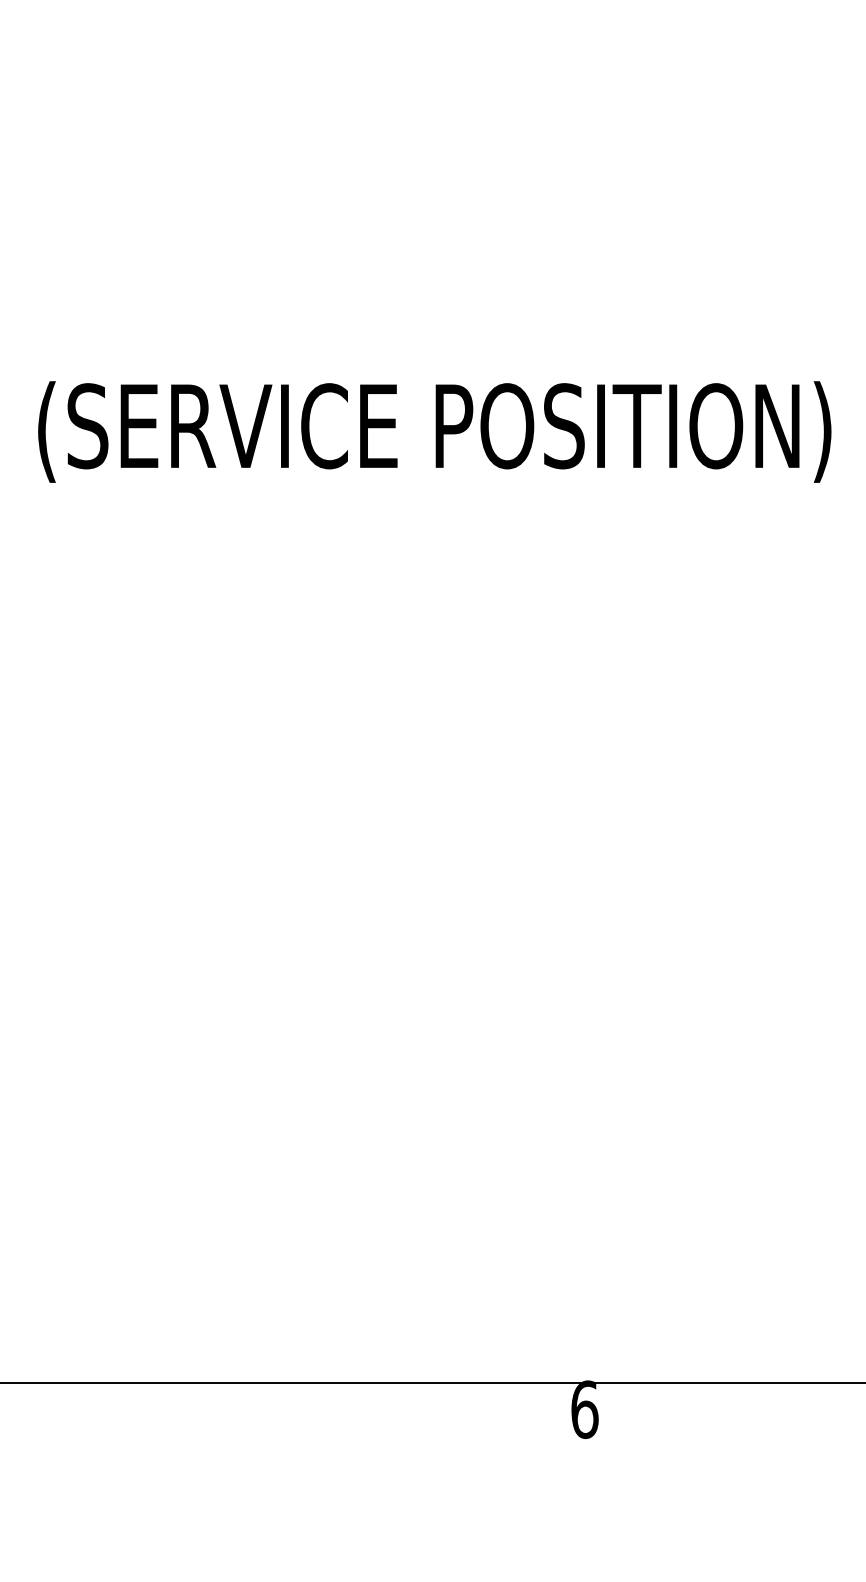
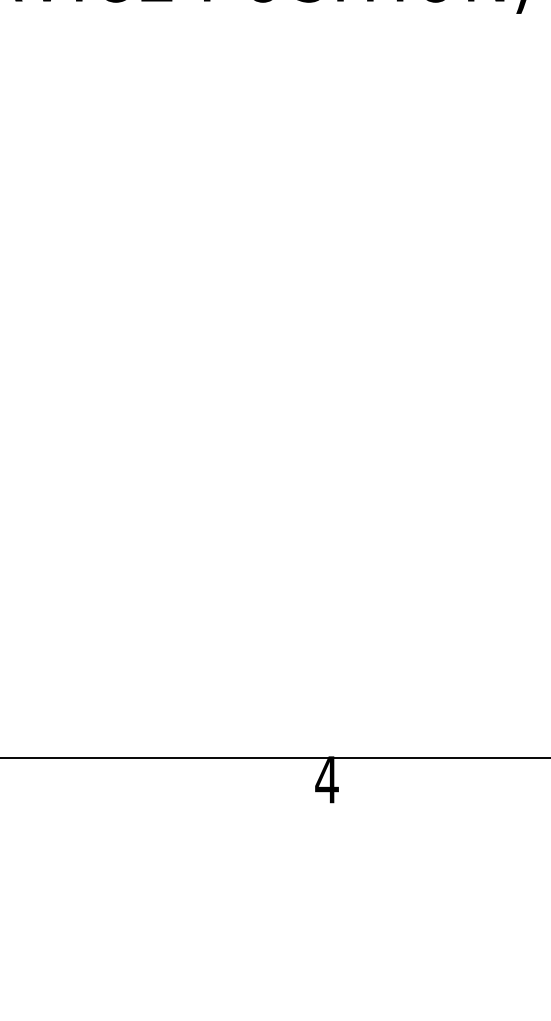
text: (584, 1409) -> (326, 779), 6 -> 4

